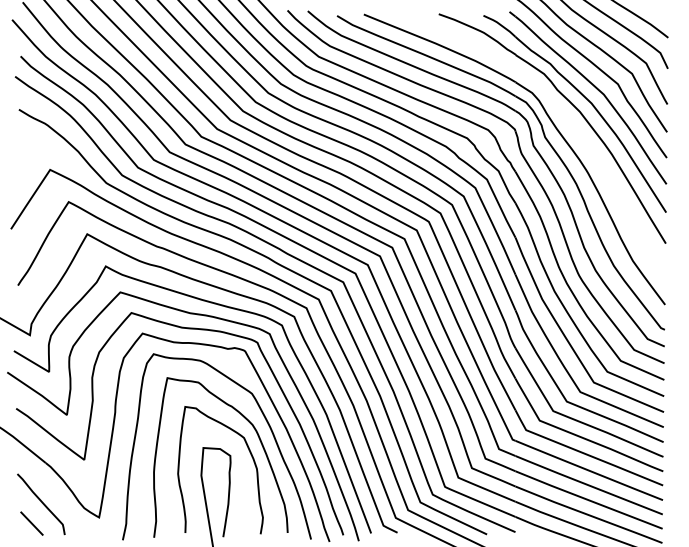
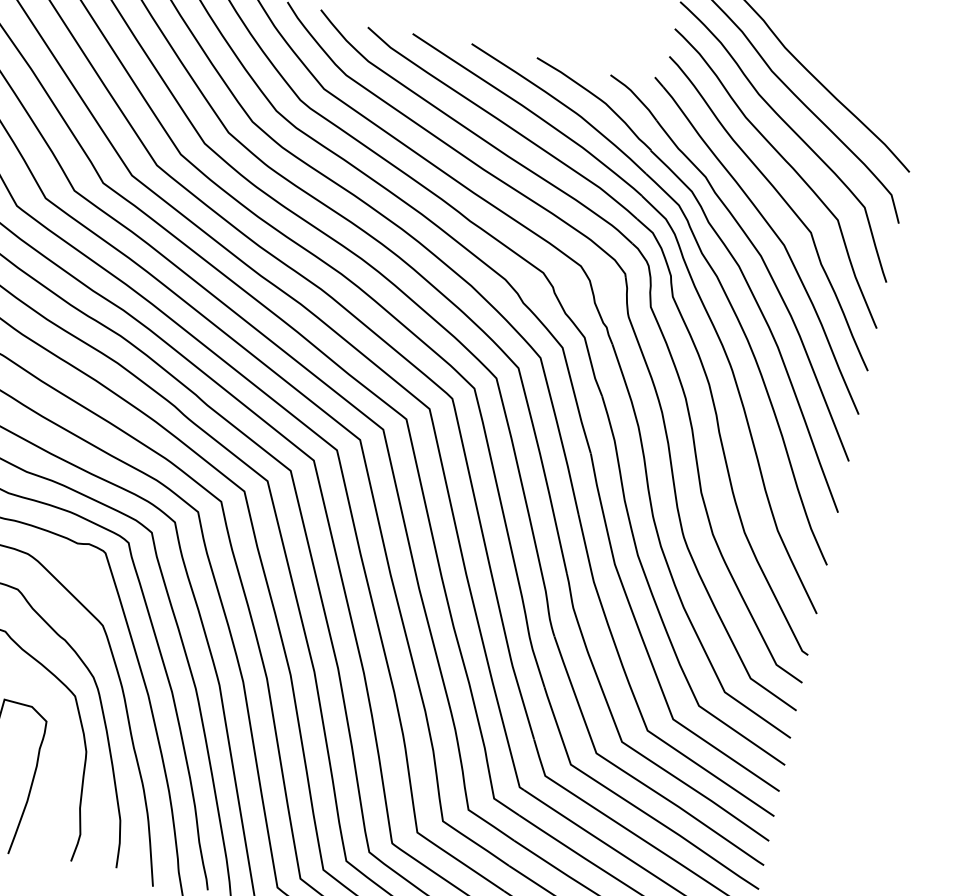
part: (561, 114) -> (707, 264), added

